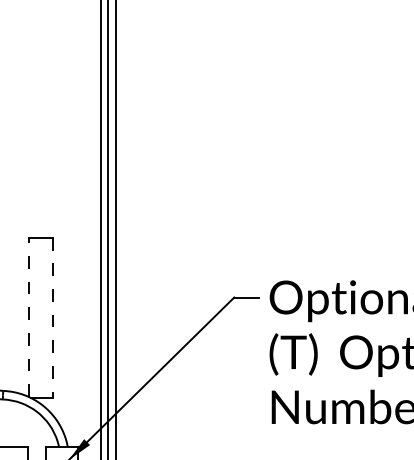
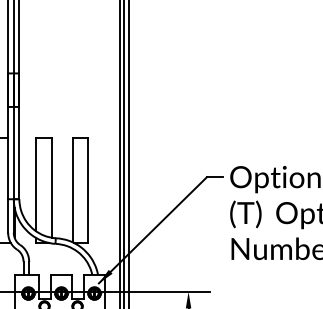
line: (28, 316) -> (72, 189), dashed -> solid
line: (53, 317) -> (88, 190), dashed -> solid

